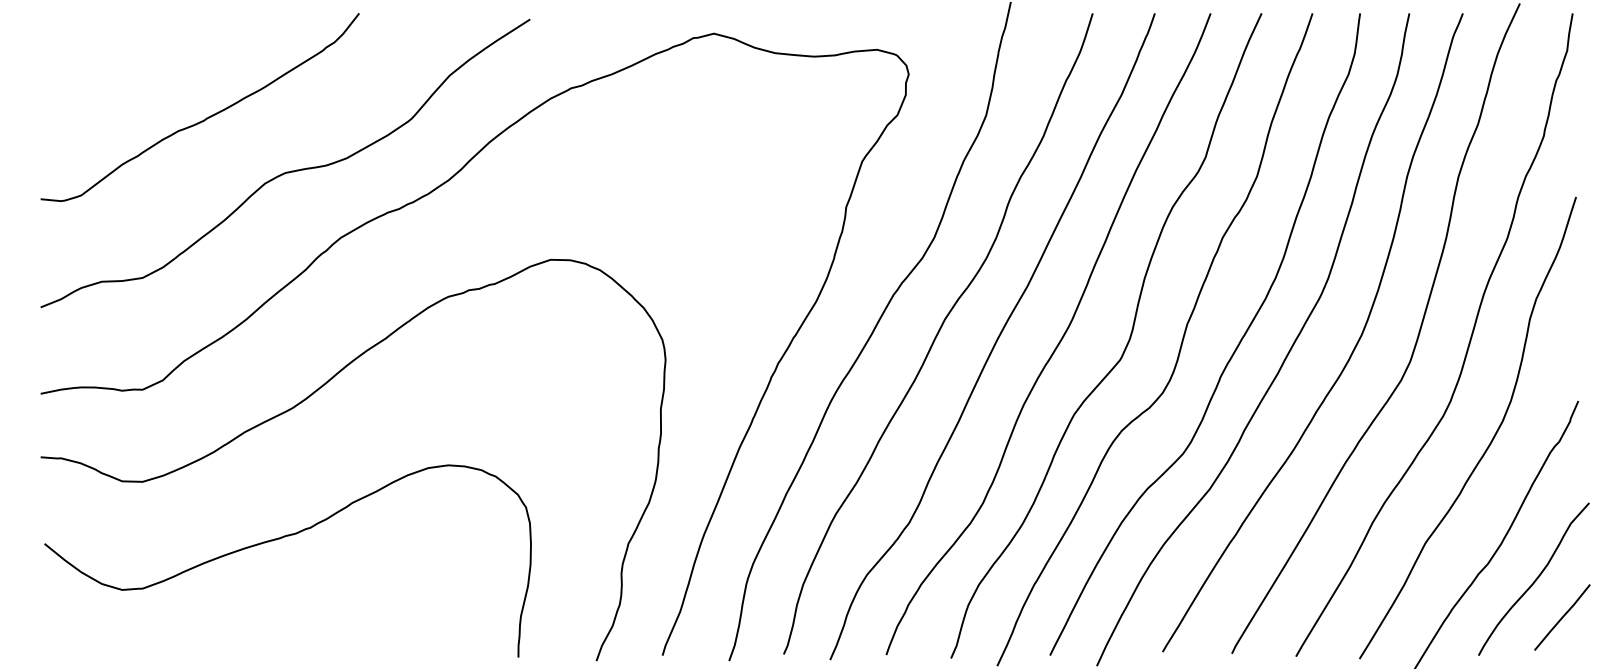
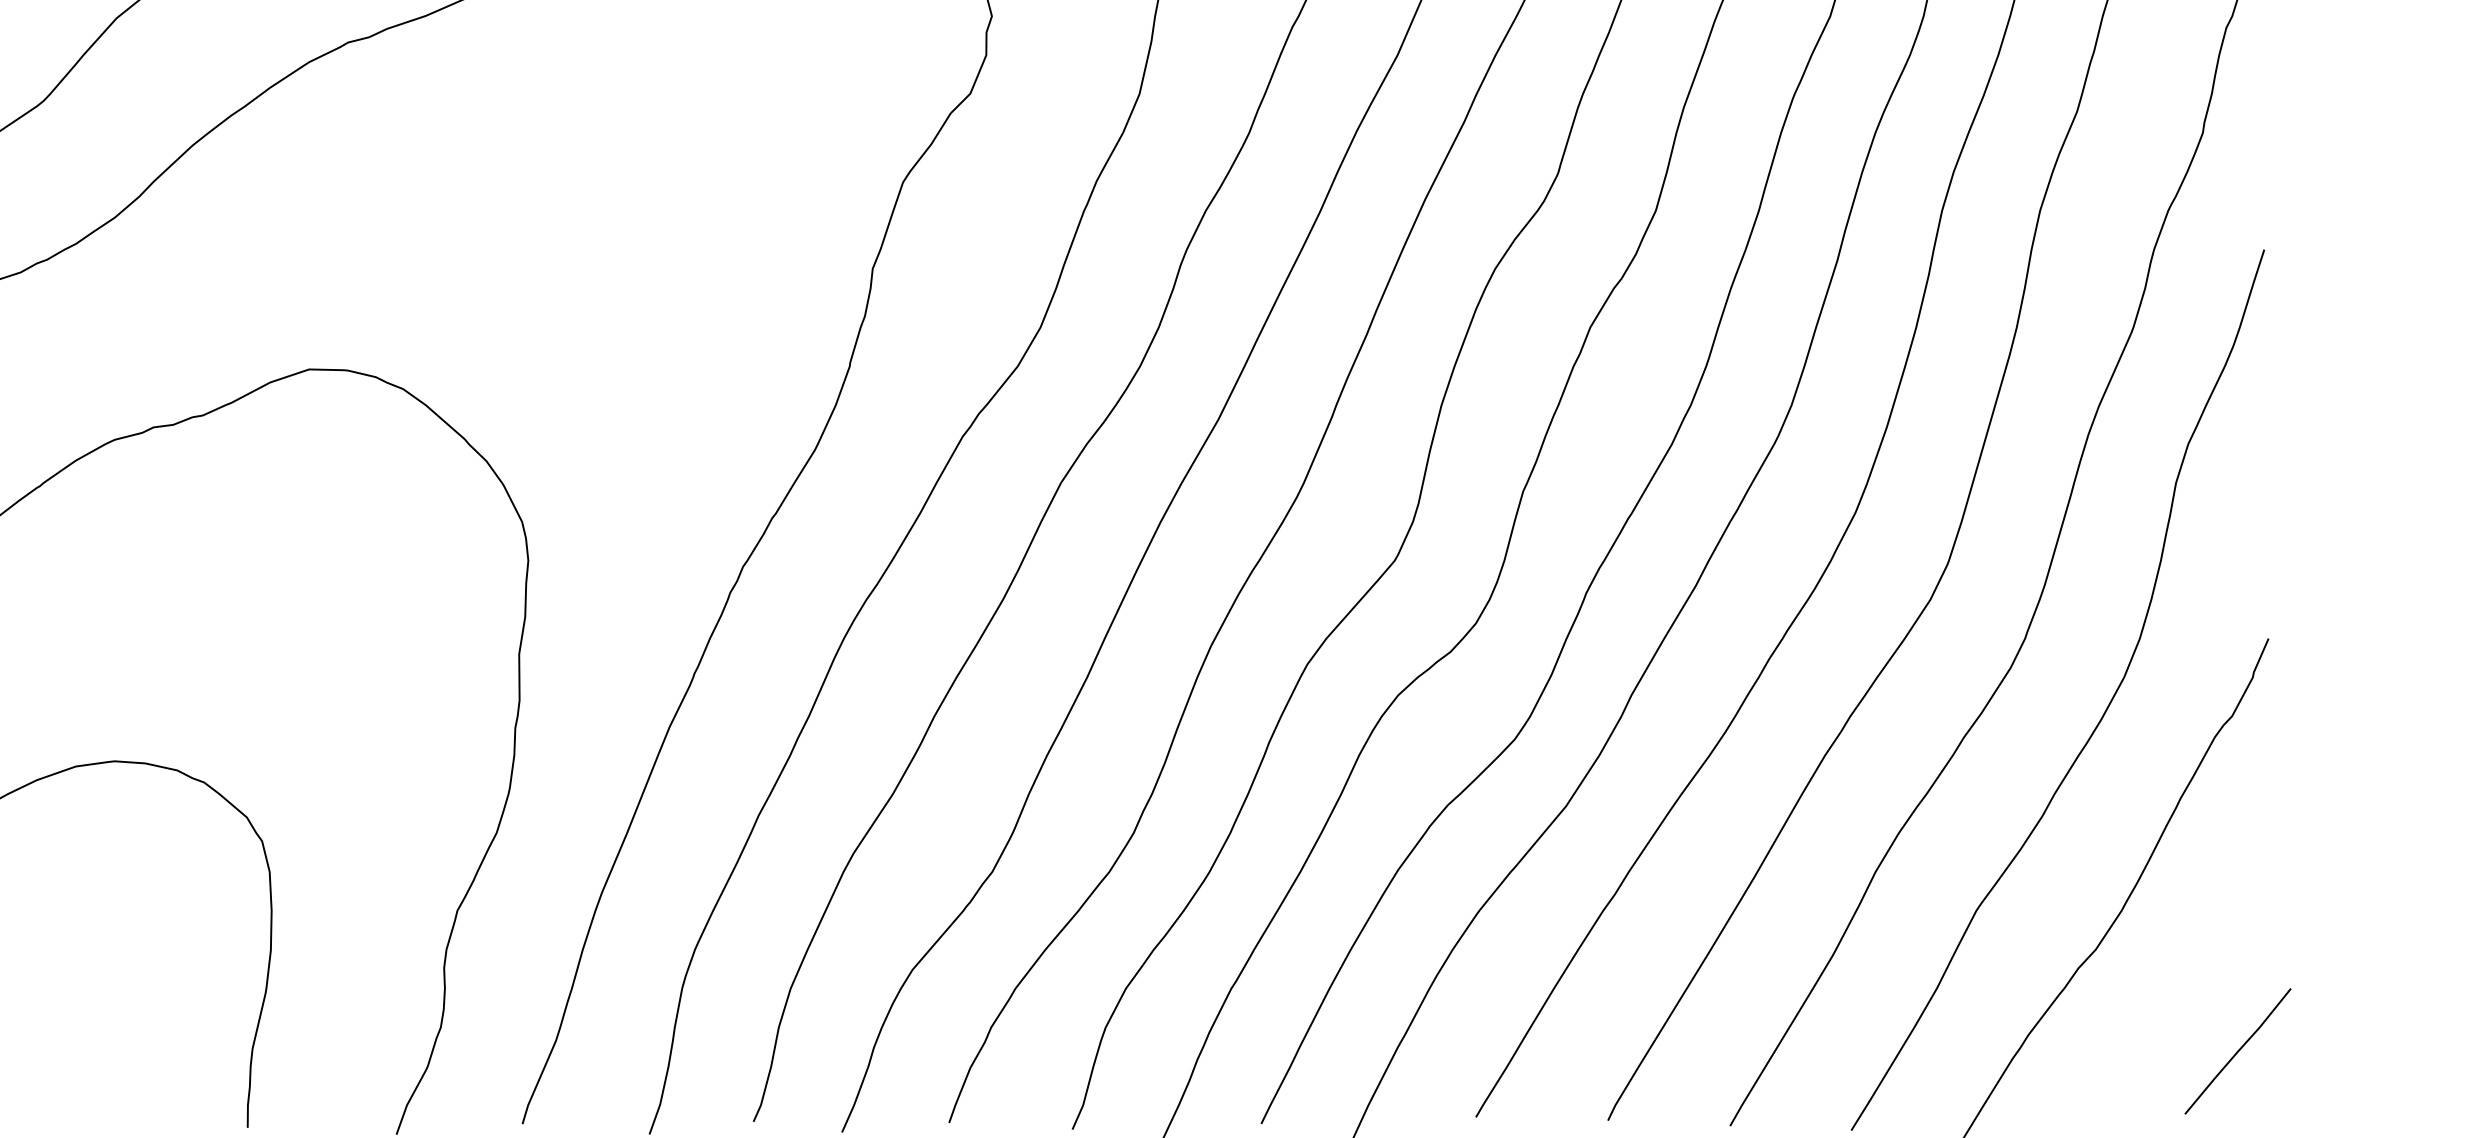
curve: (1535, 579) -> (2186, 978), removed

